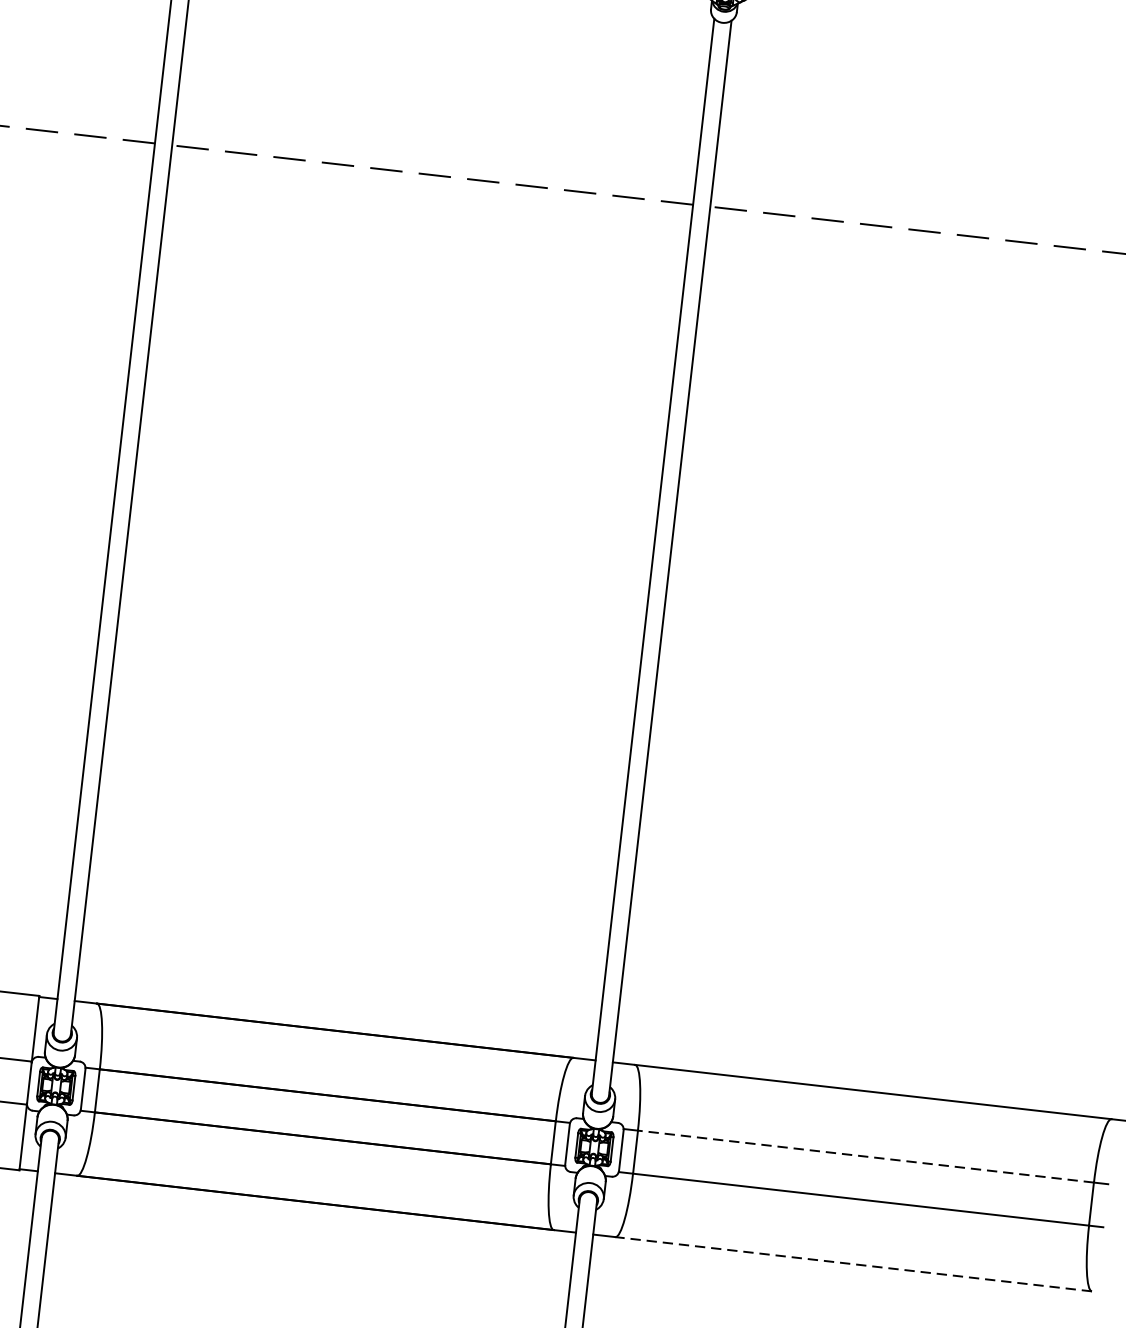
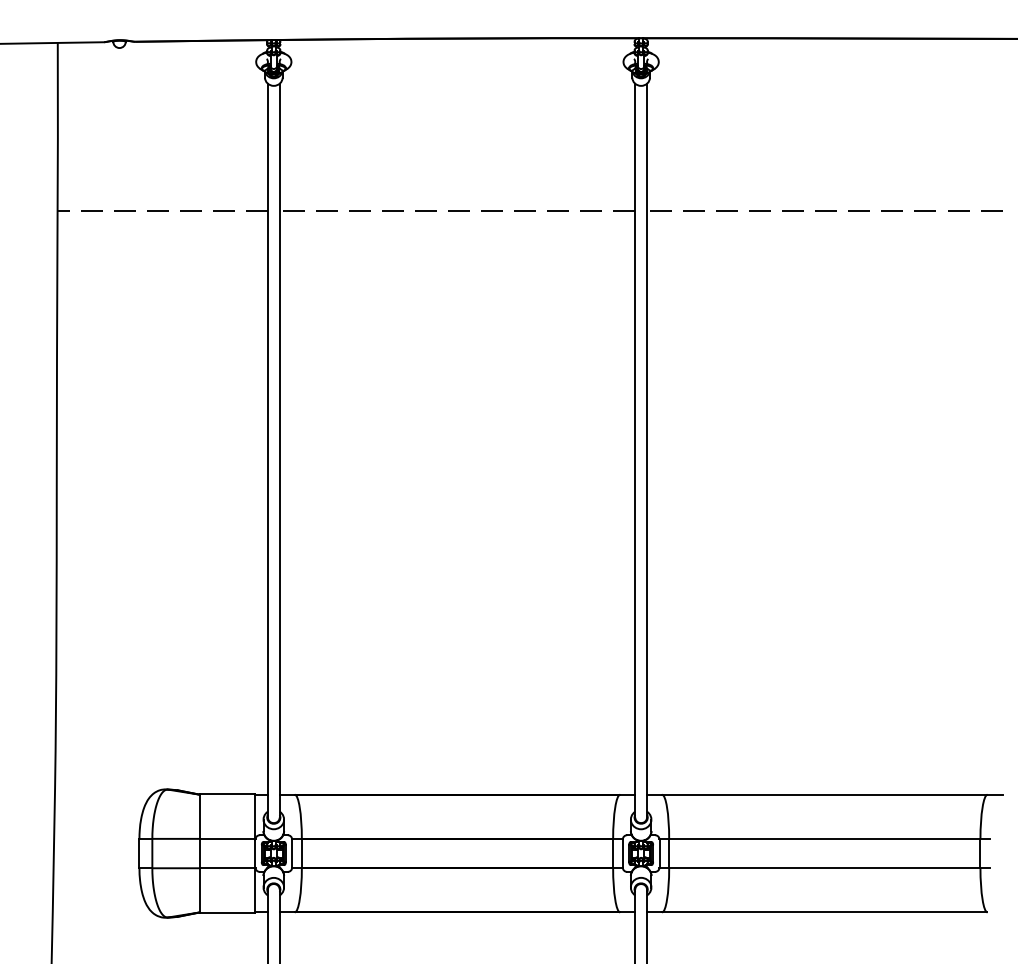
line: (865, 1156) -> (824, 838), dashed -> solid
line: (853, 1264) -> (824, 912), dashed -> solid

